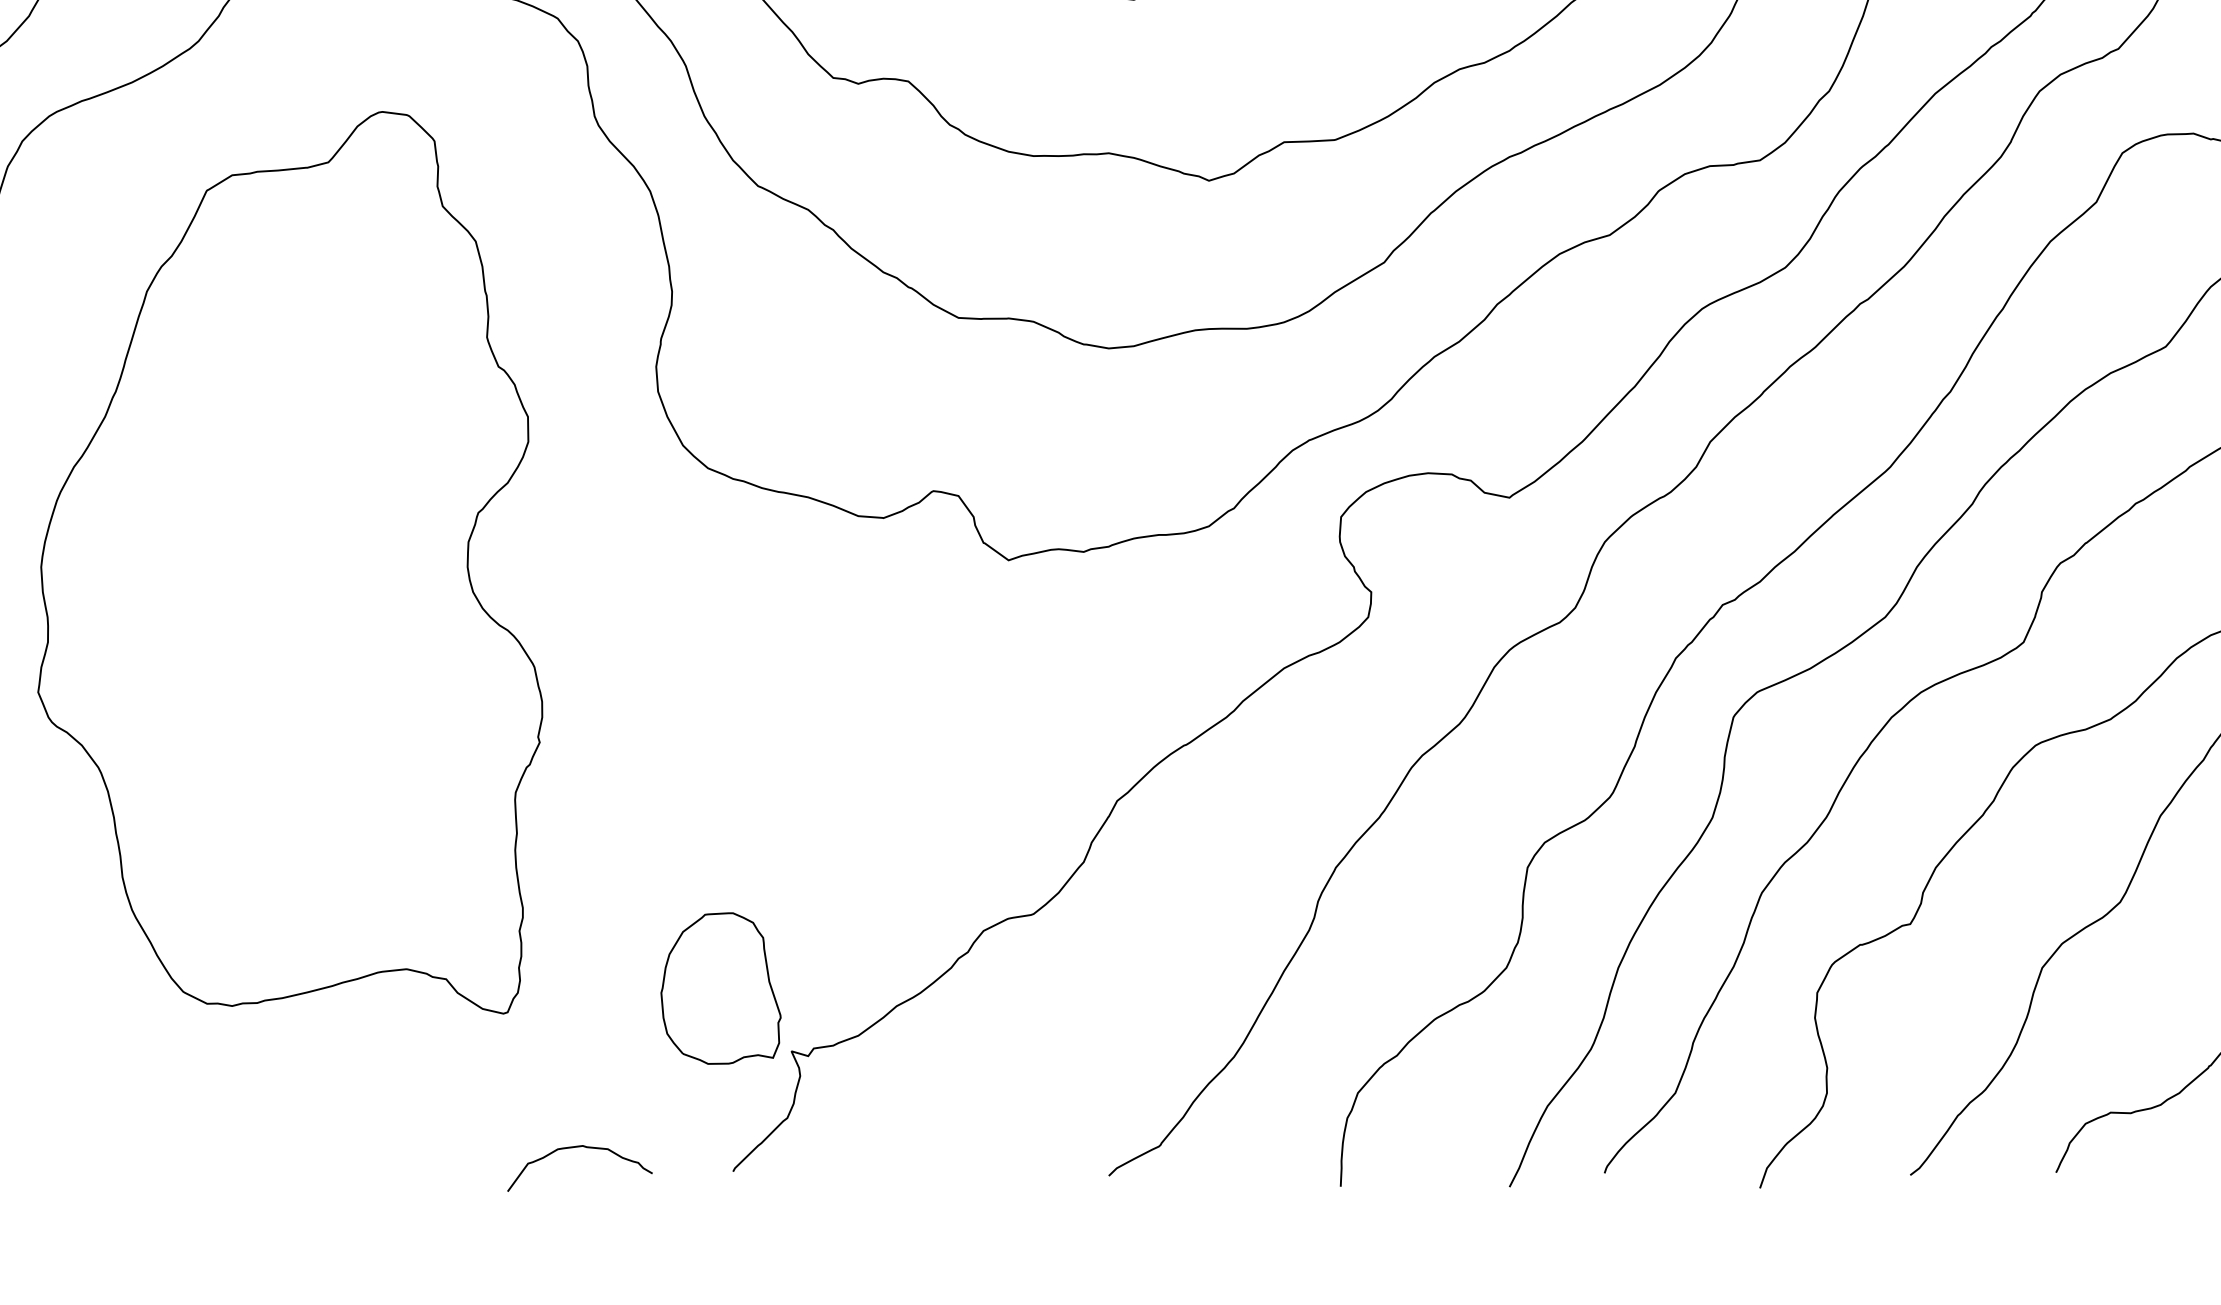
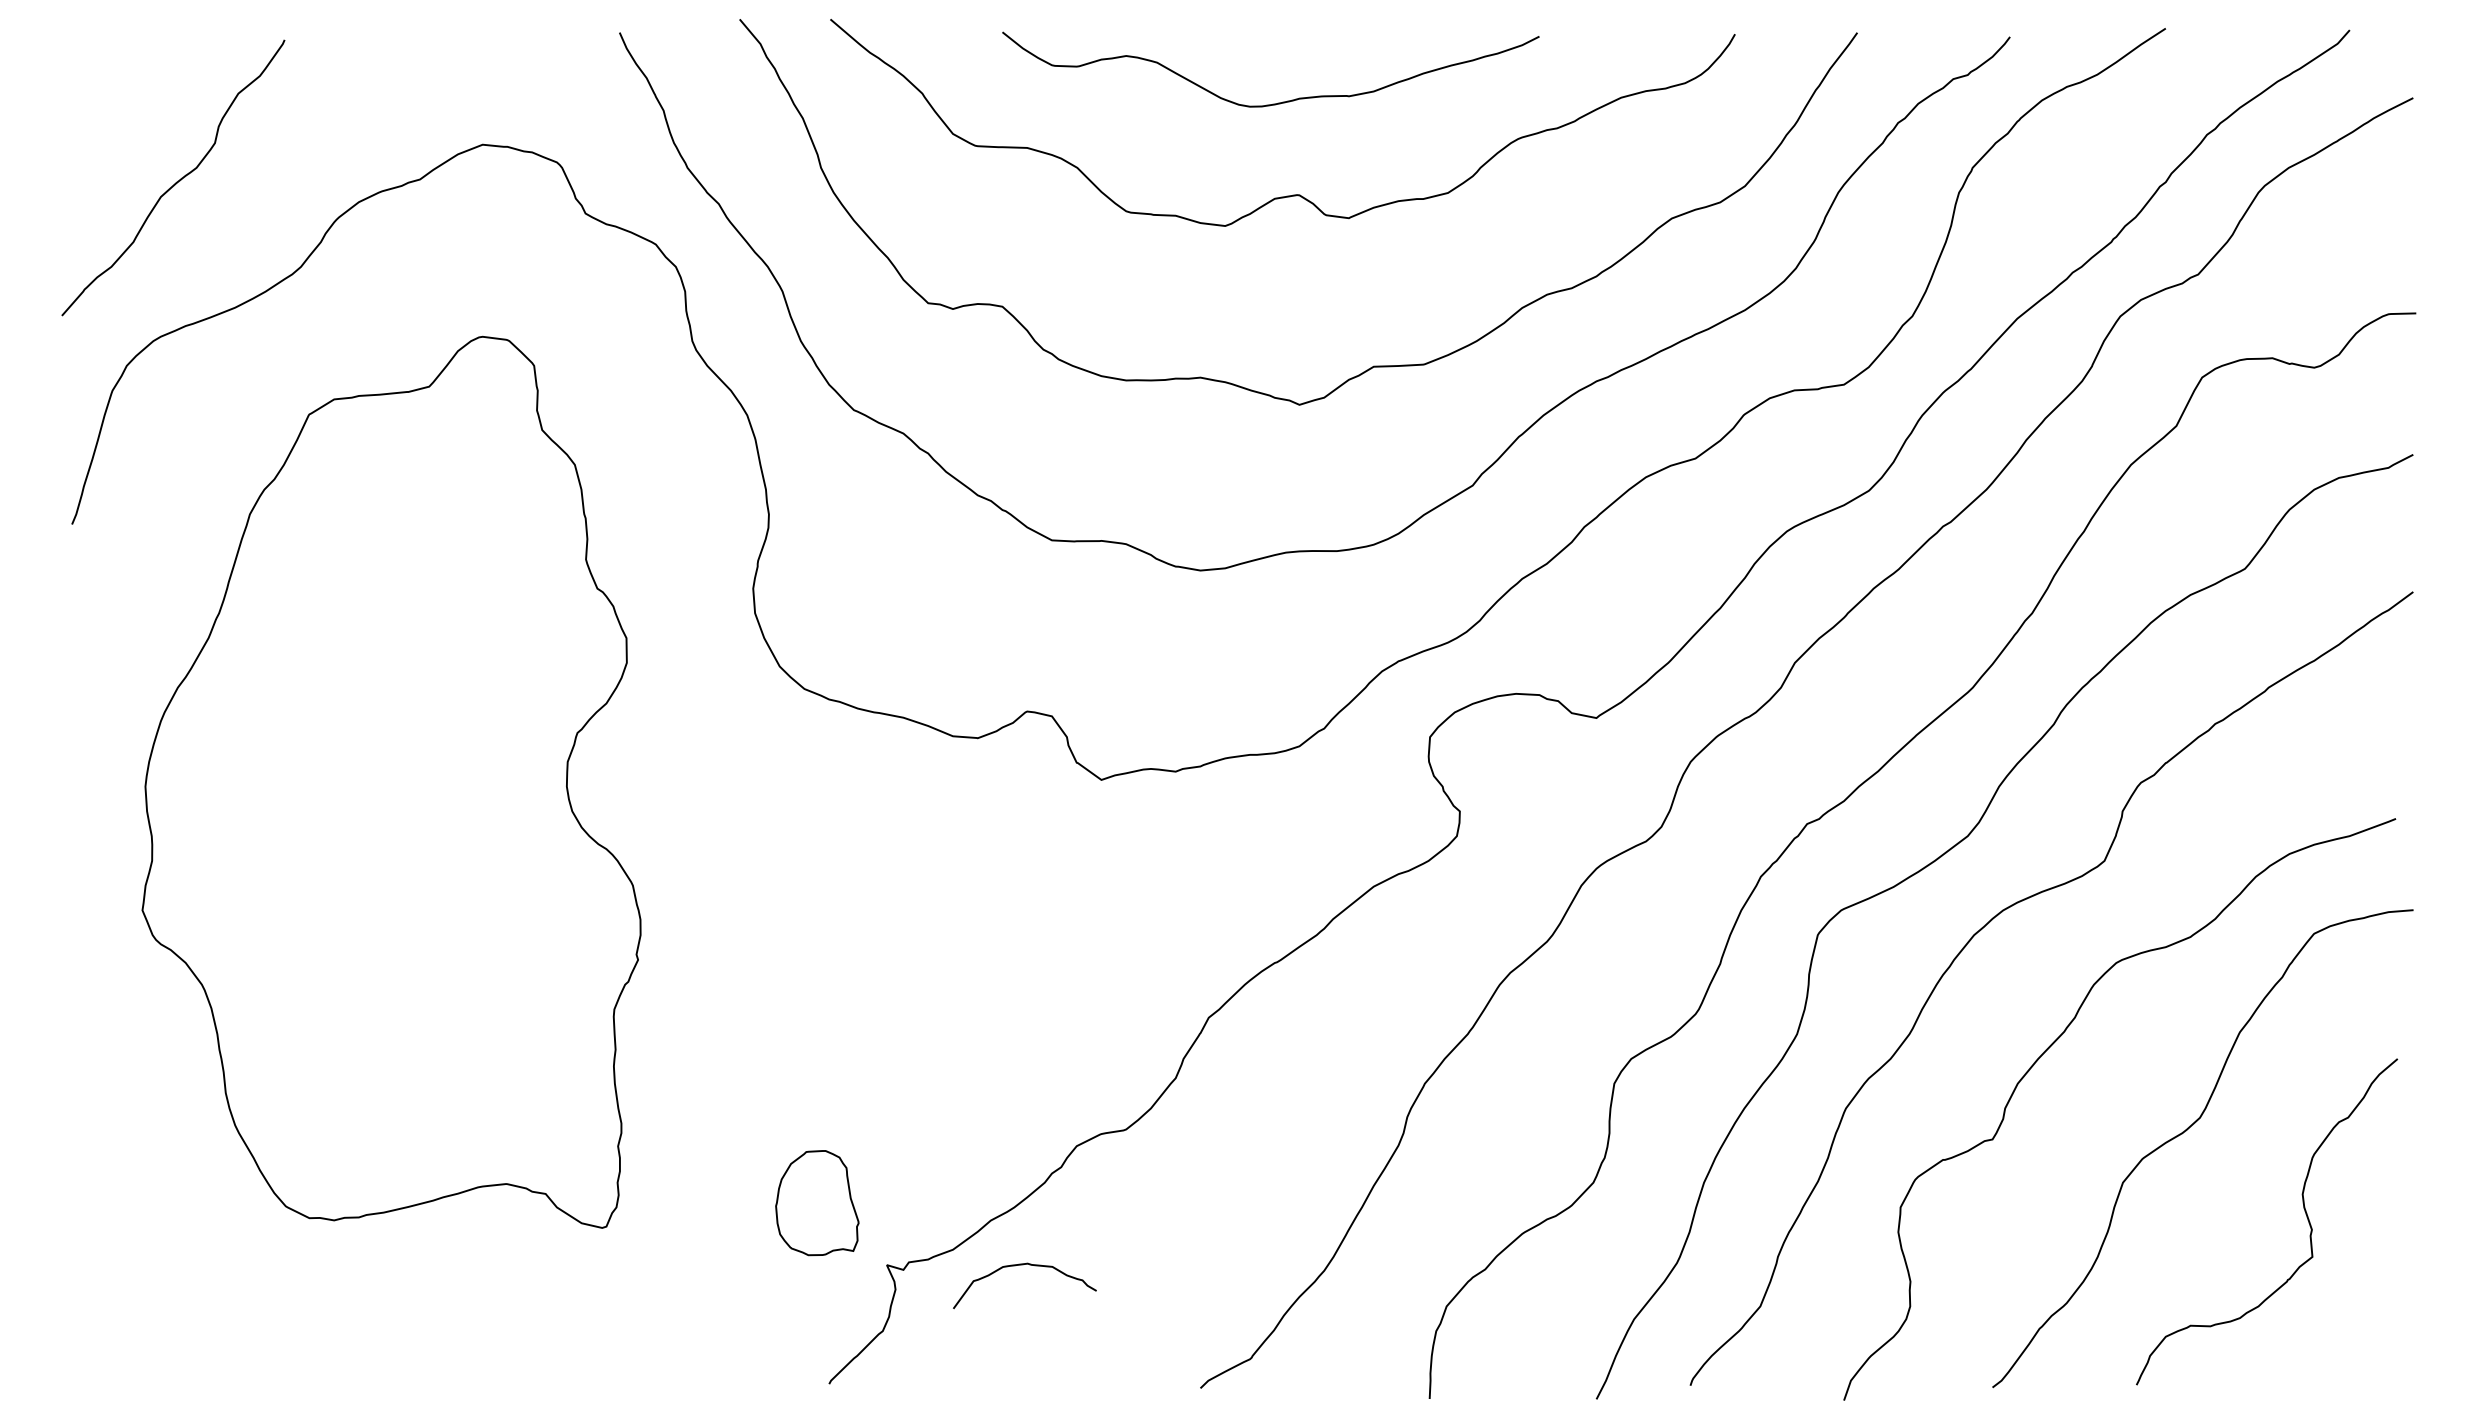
part: (721, 987) -> (817, 1202), size x0.7
curve: (578, 1147) -> (1023, 1265), moved

